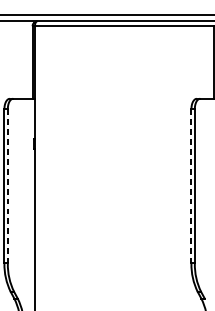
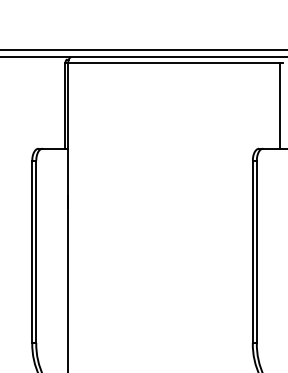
line: (8, 186) -> (36, 252), dashed -> solid
line: (191, 186) -> (252, 252), dashed -> solid

